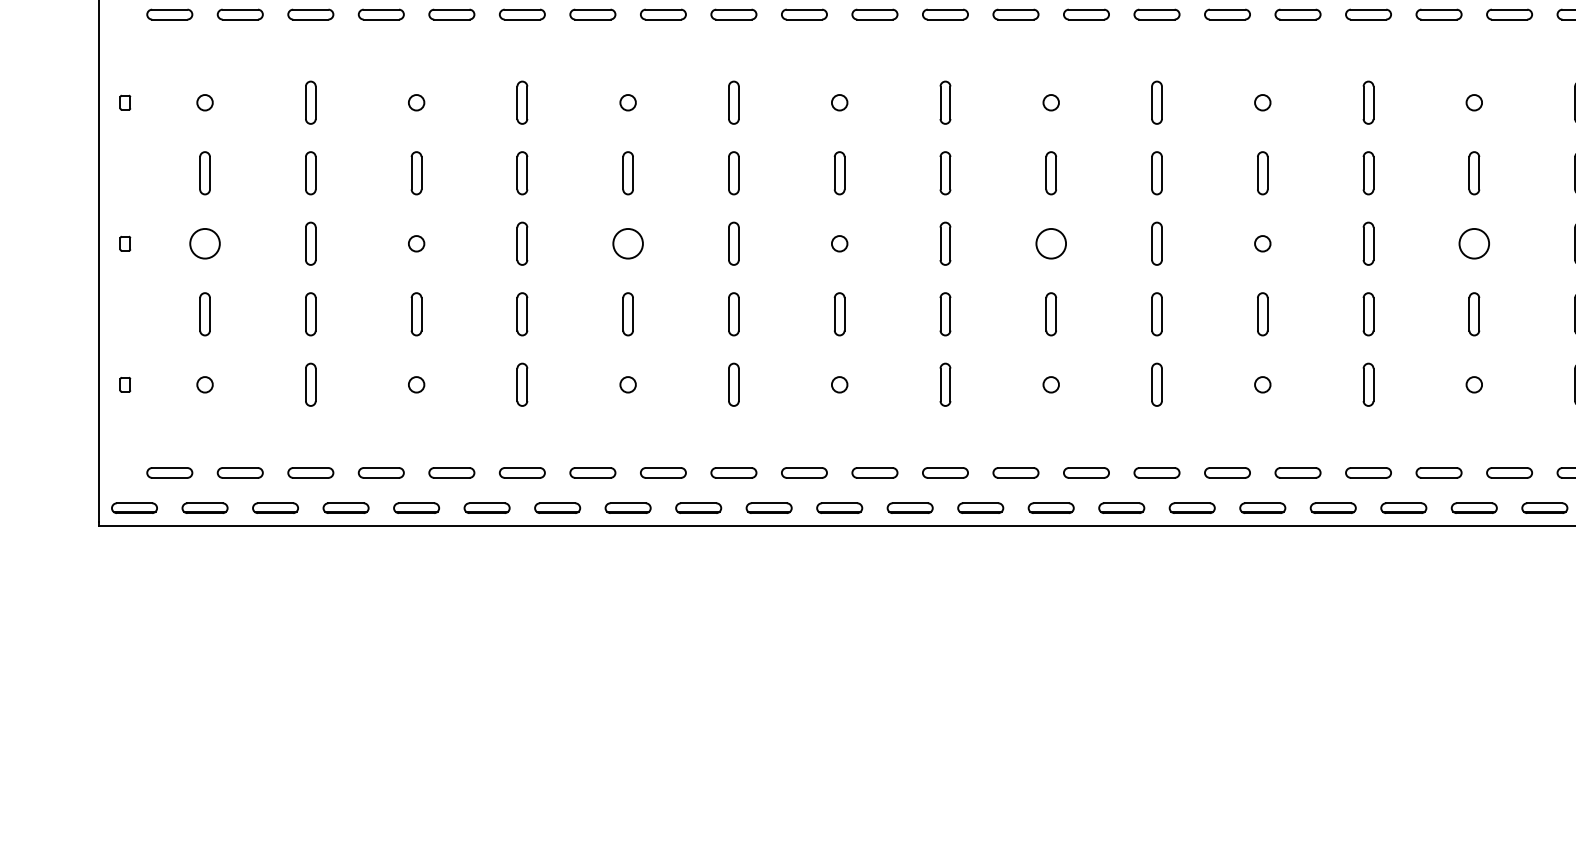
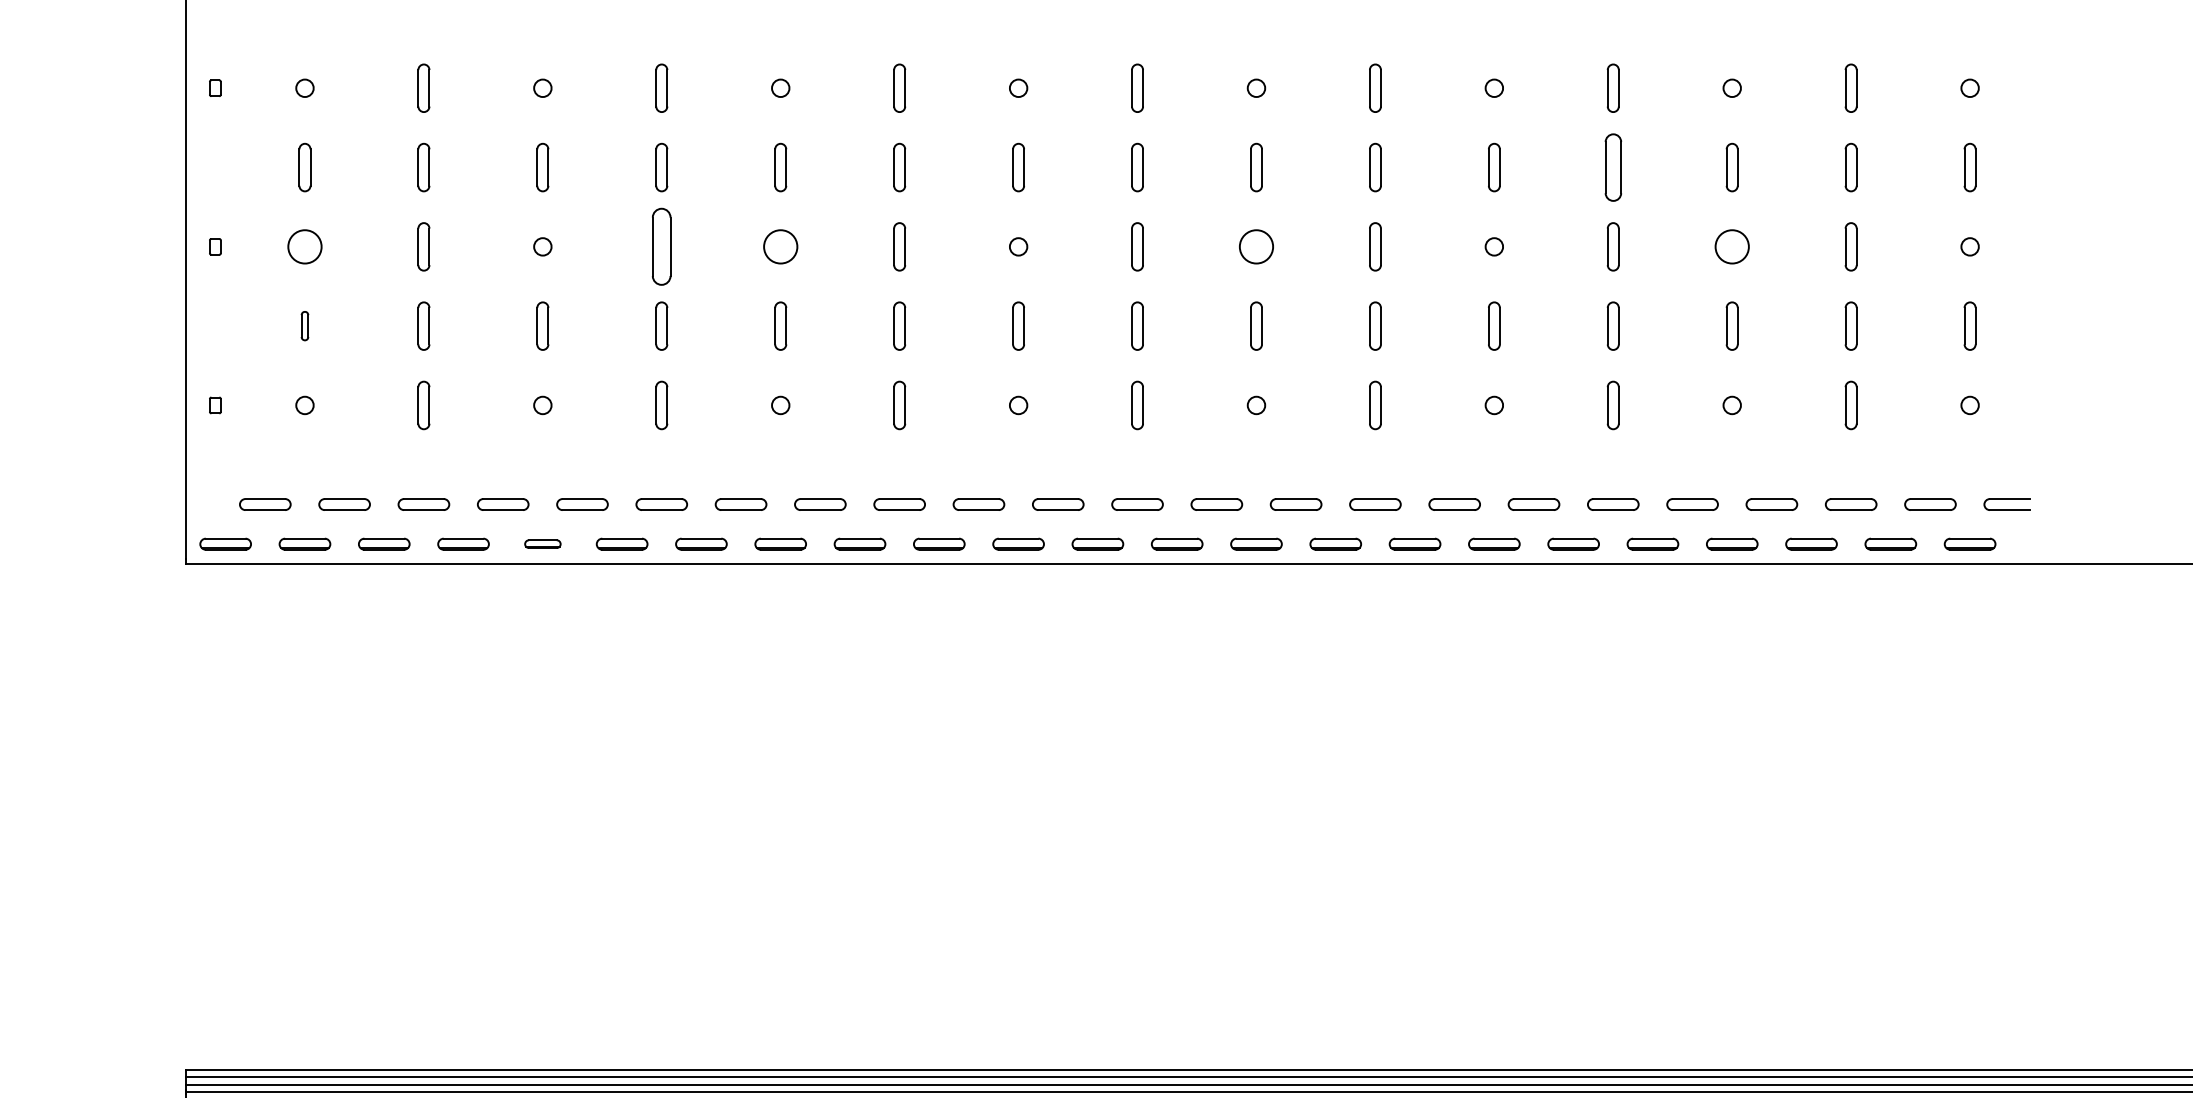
part: (1367, 173) -> (1612, 167), size x1.4
part: (522, 243) -> (661, 246), size x1.6
part: (204, 313) -> (304, 325), size x0.6
part: (416, 507) -> (542, 543), size x0.7

